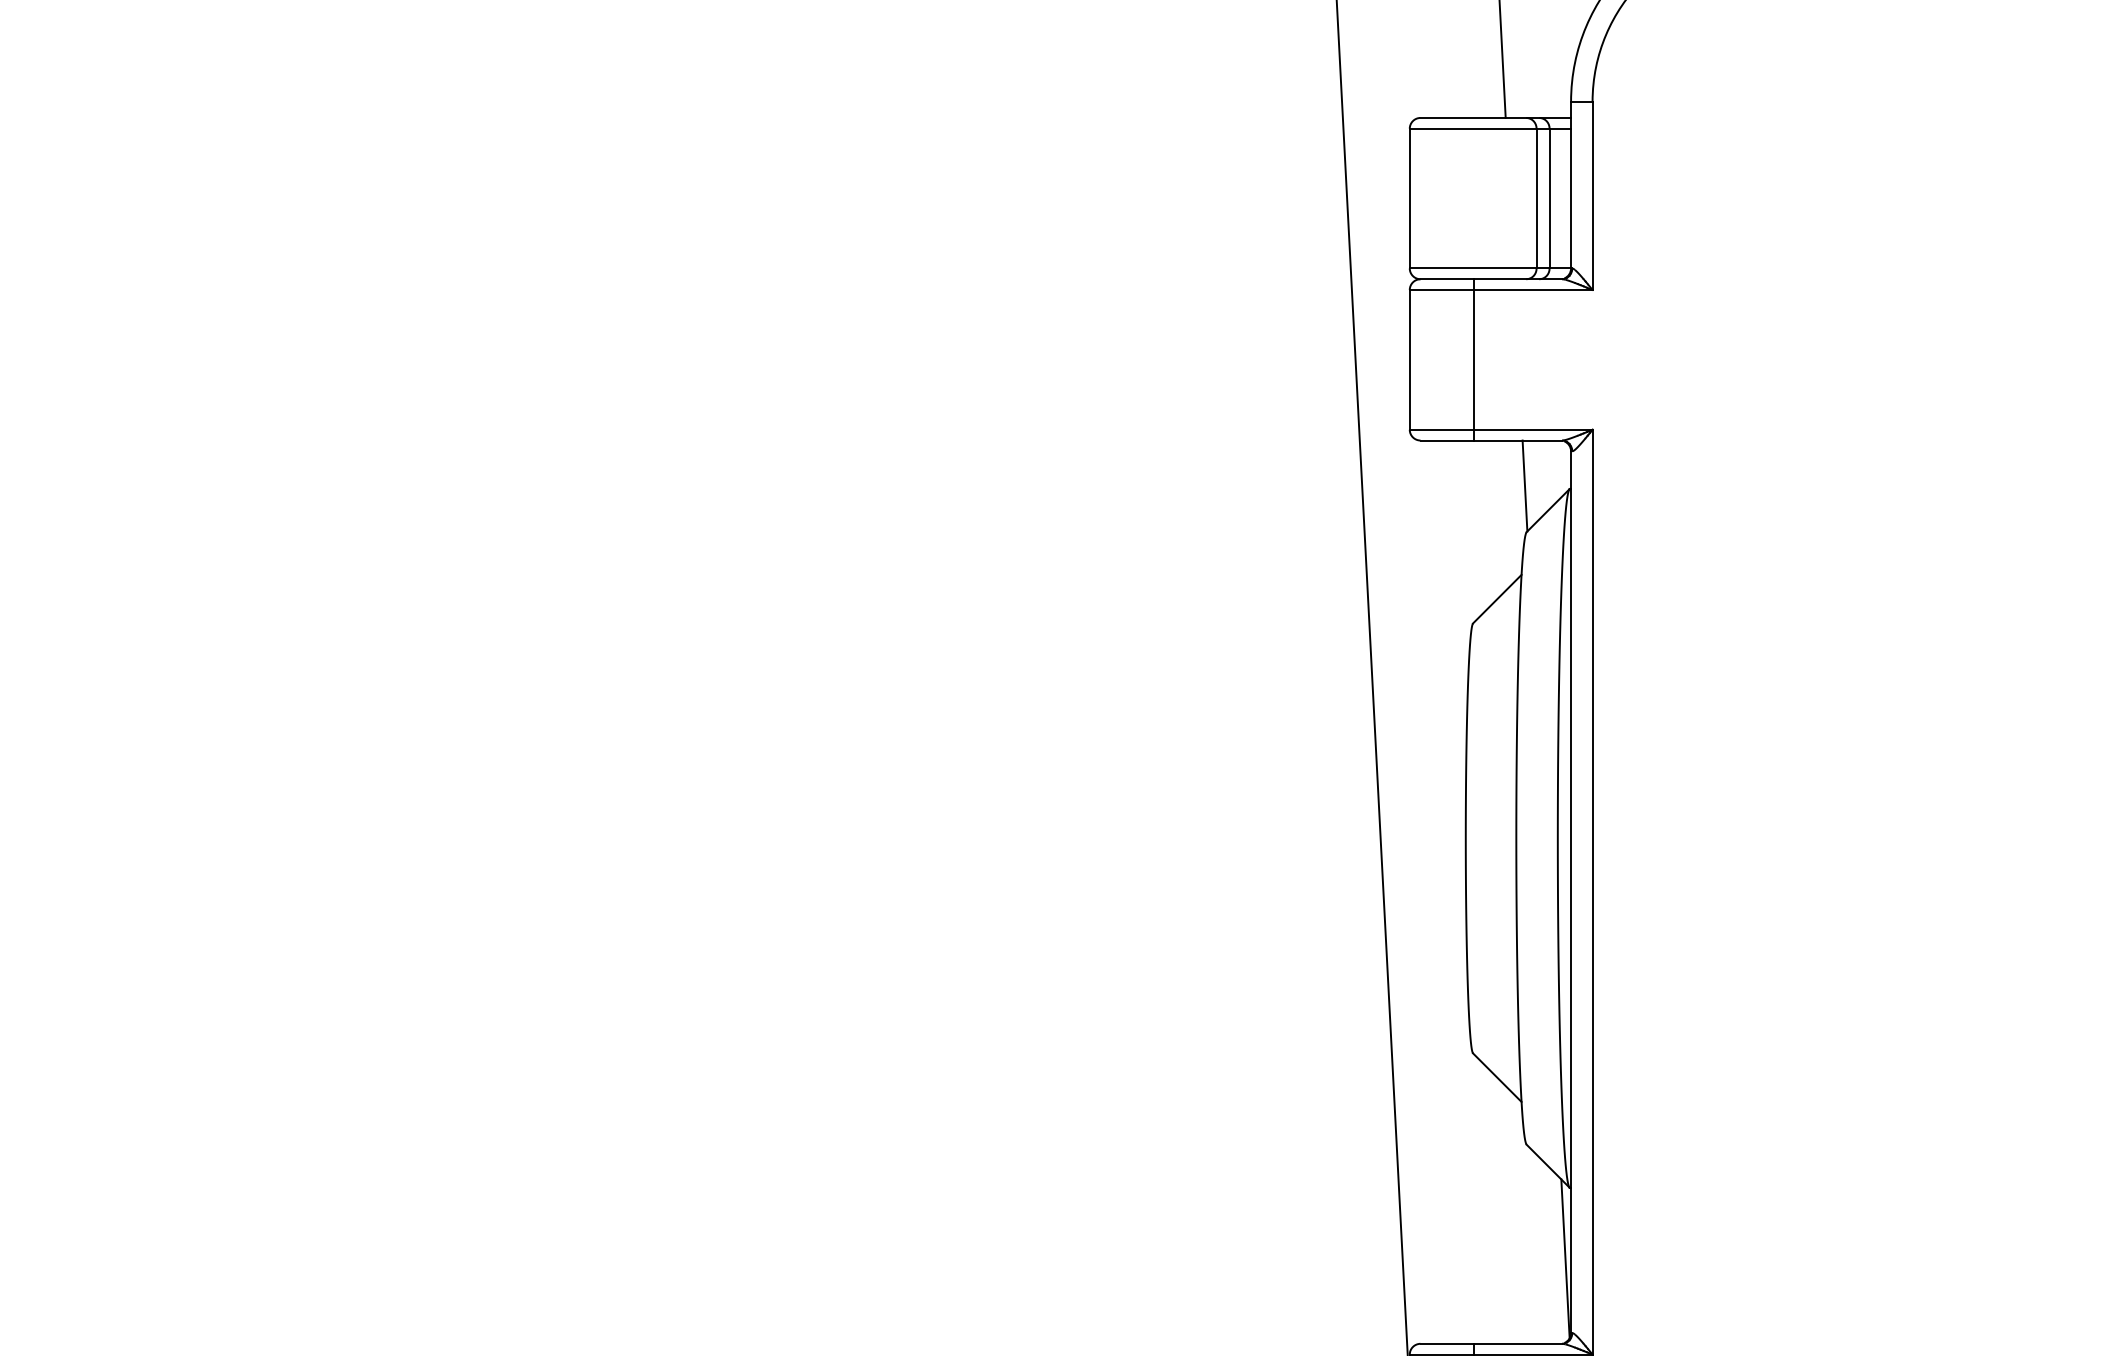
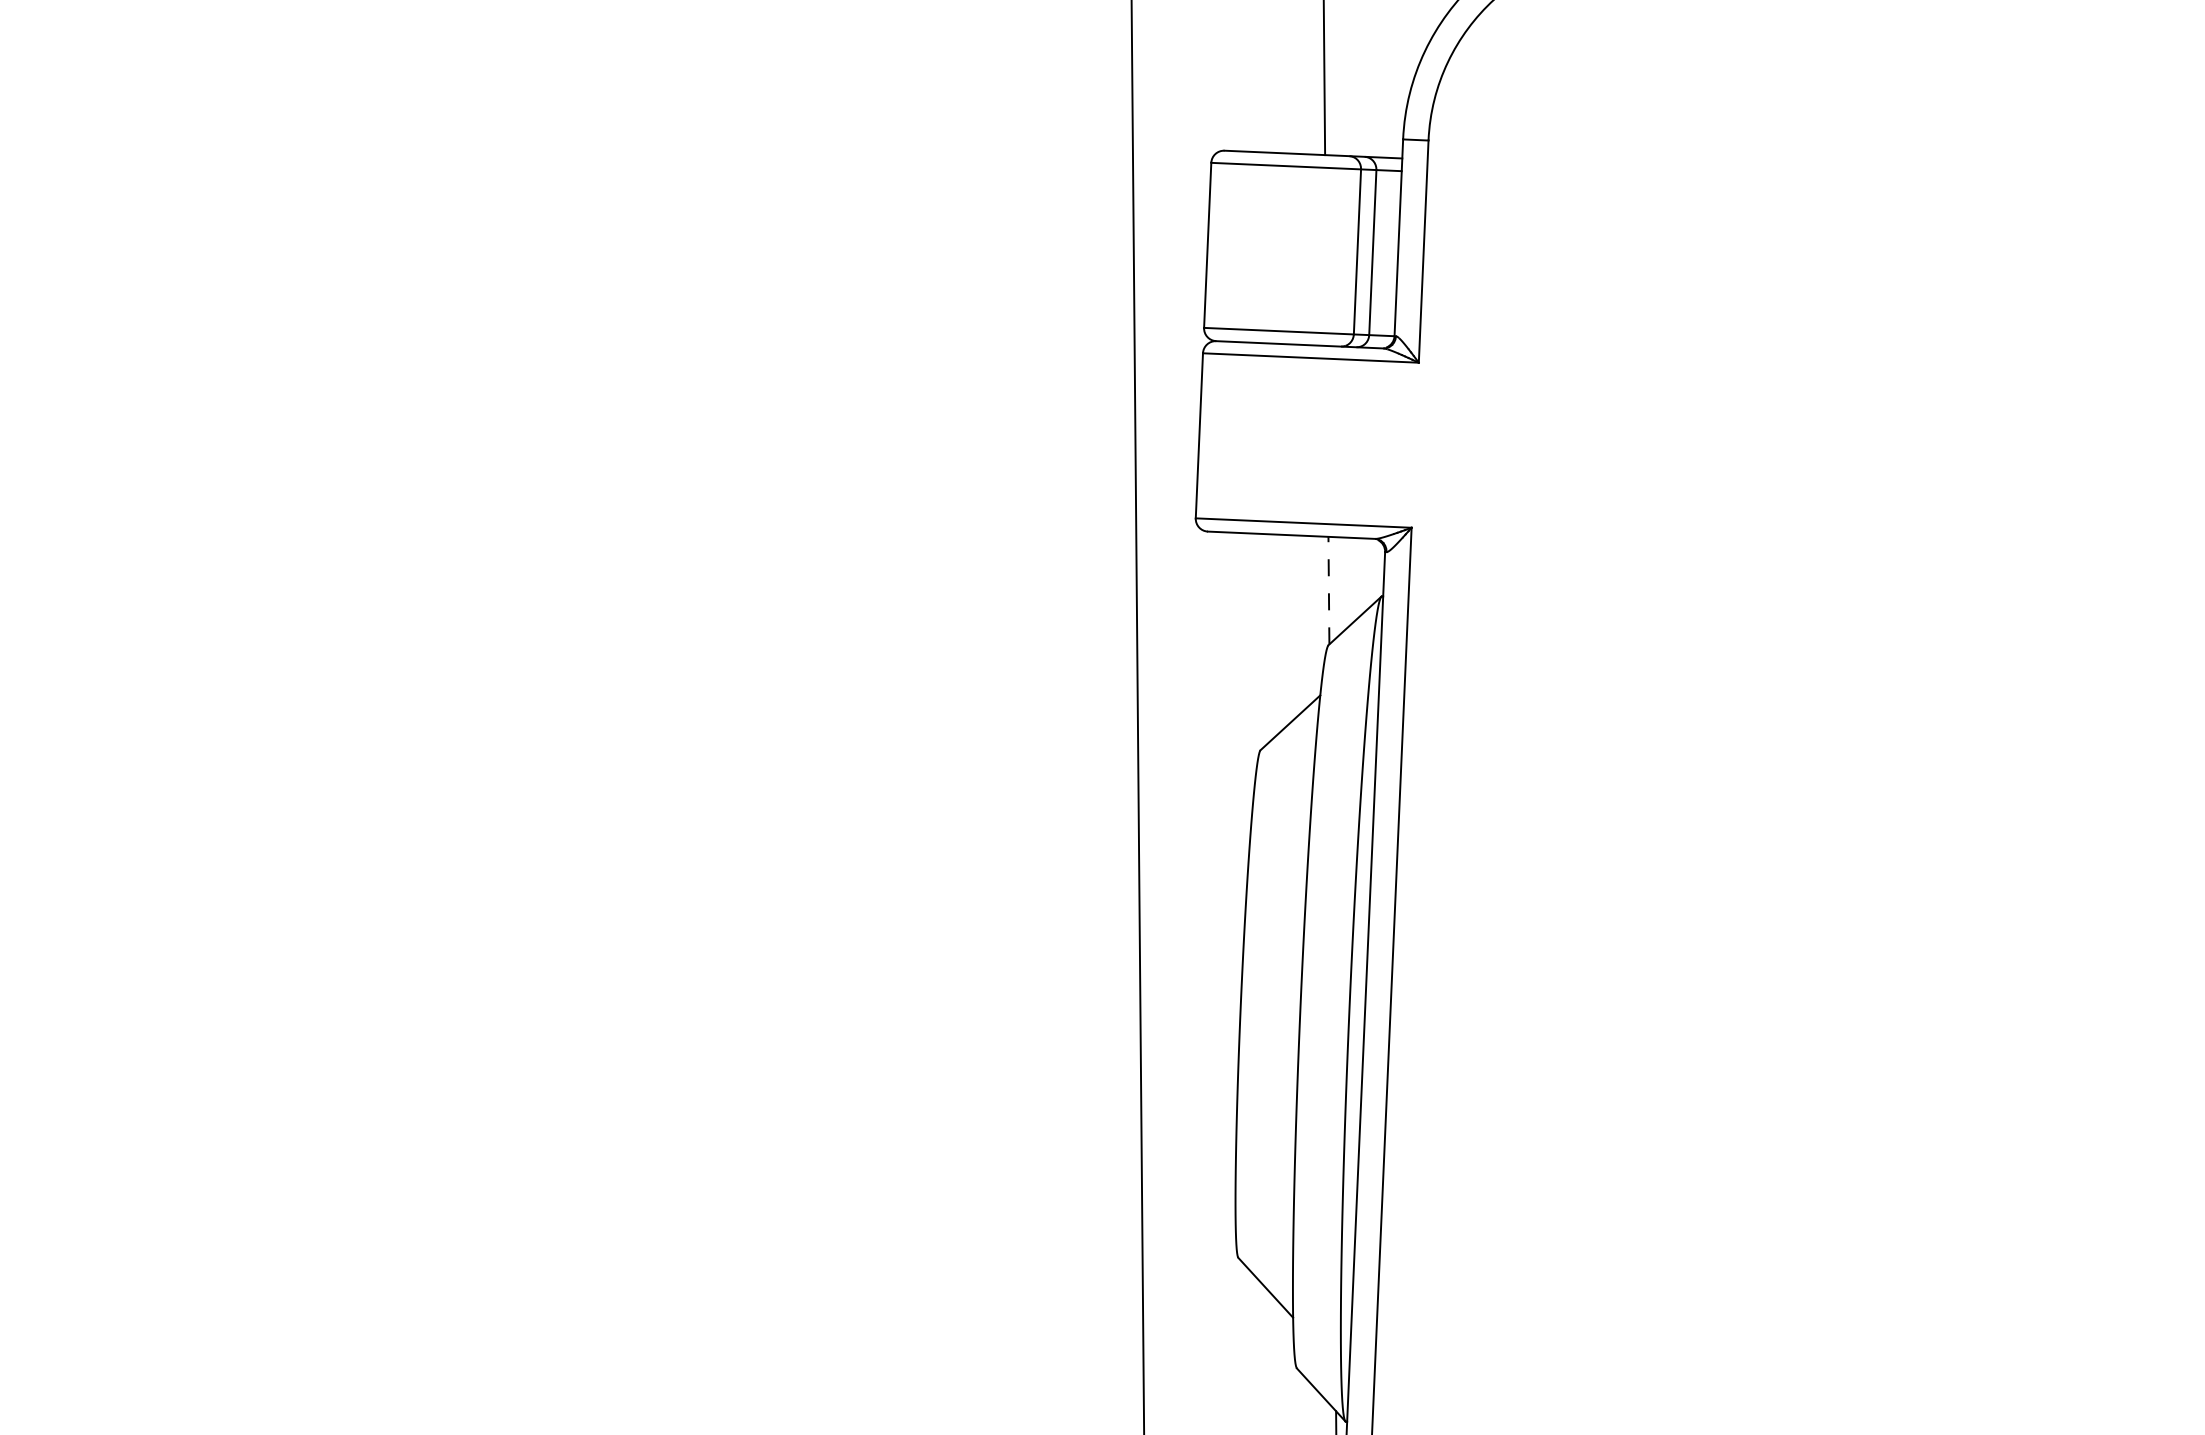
line: (1474, 359) -> (1275, 438), removed
line: (1524, 485) -> (1328, 590), solid -> dashed

